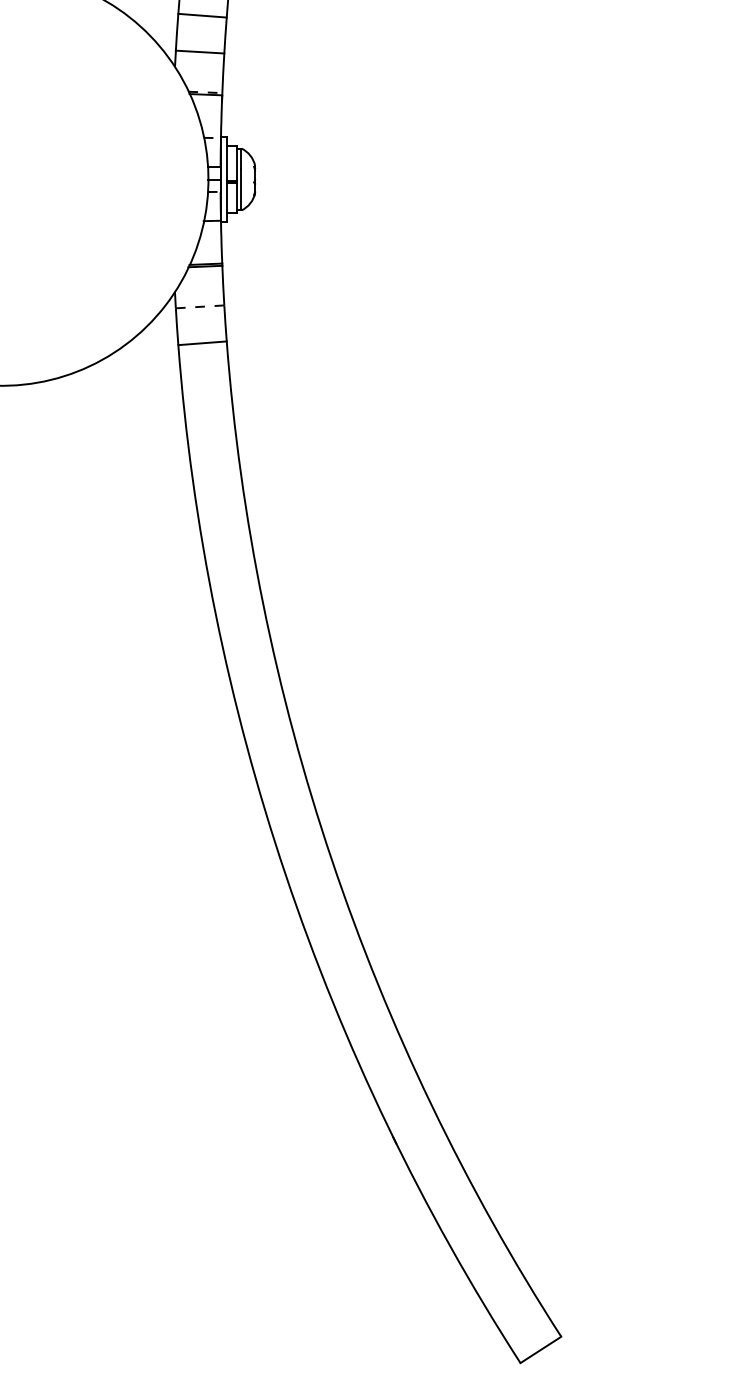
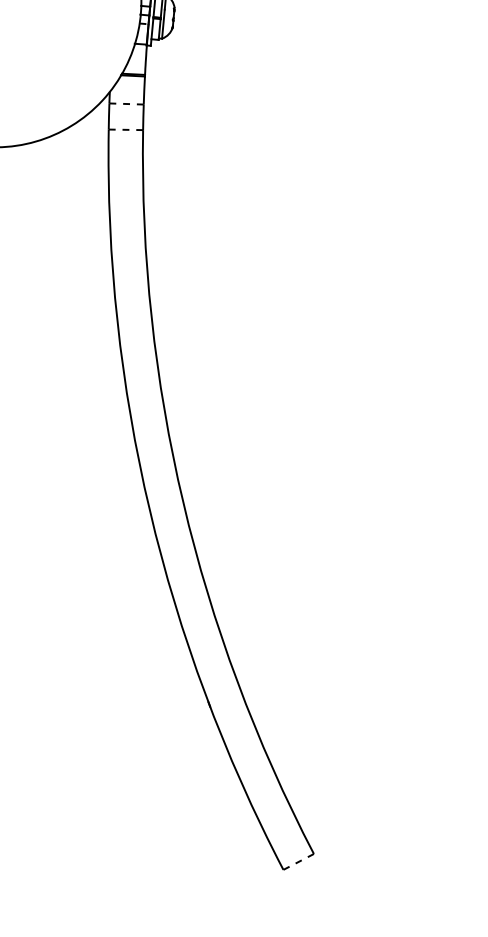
line: (203, 343) -> (126, 130), solid -> dashed
line: (541, 1349) -> (299, 861), solid -> dashed

